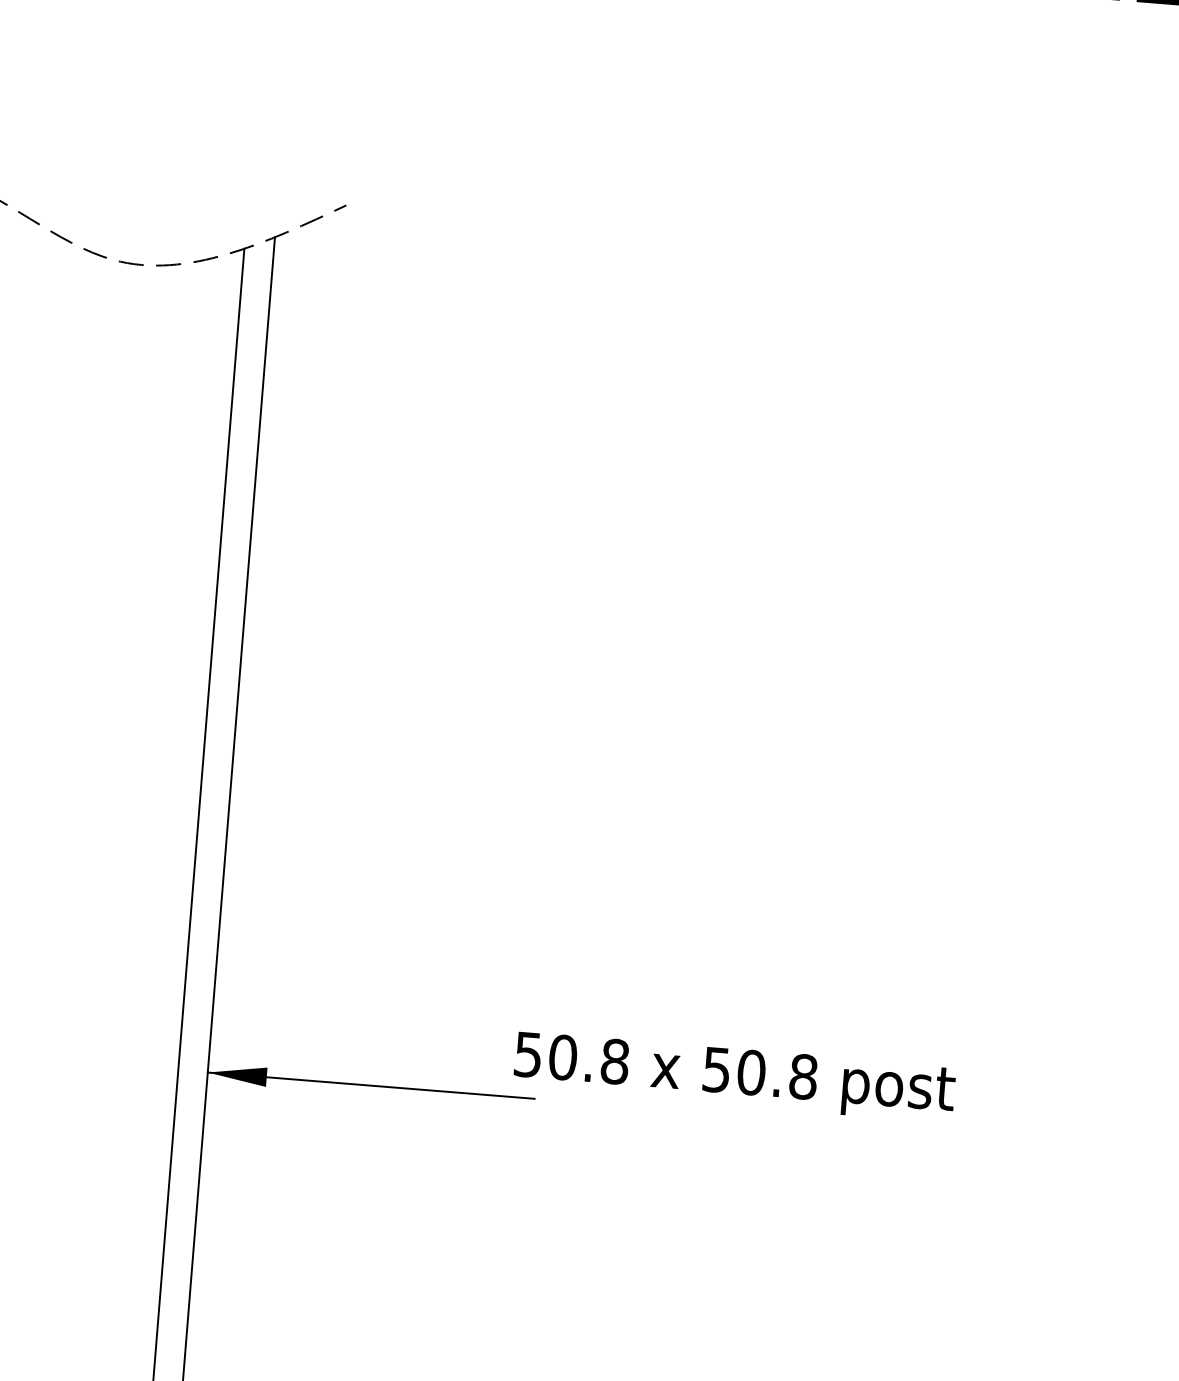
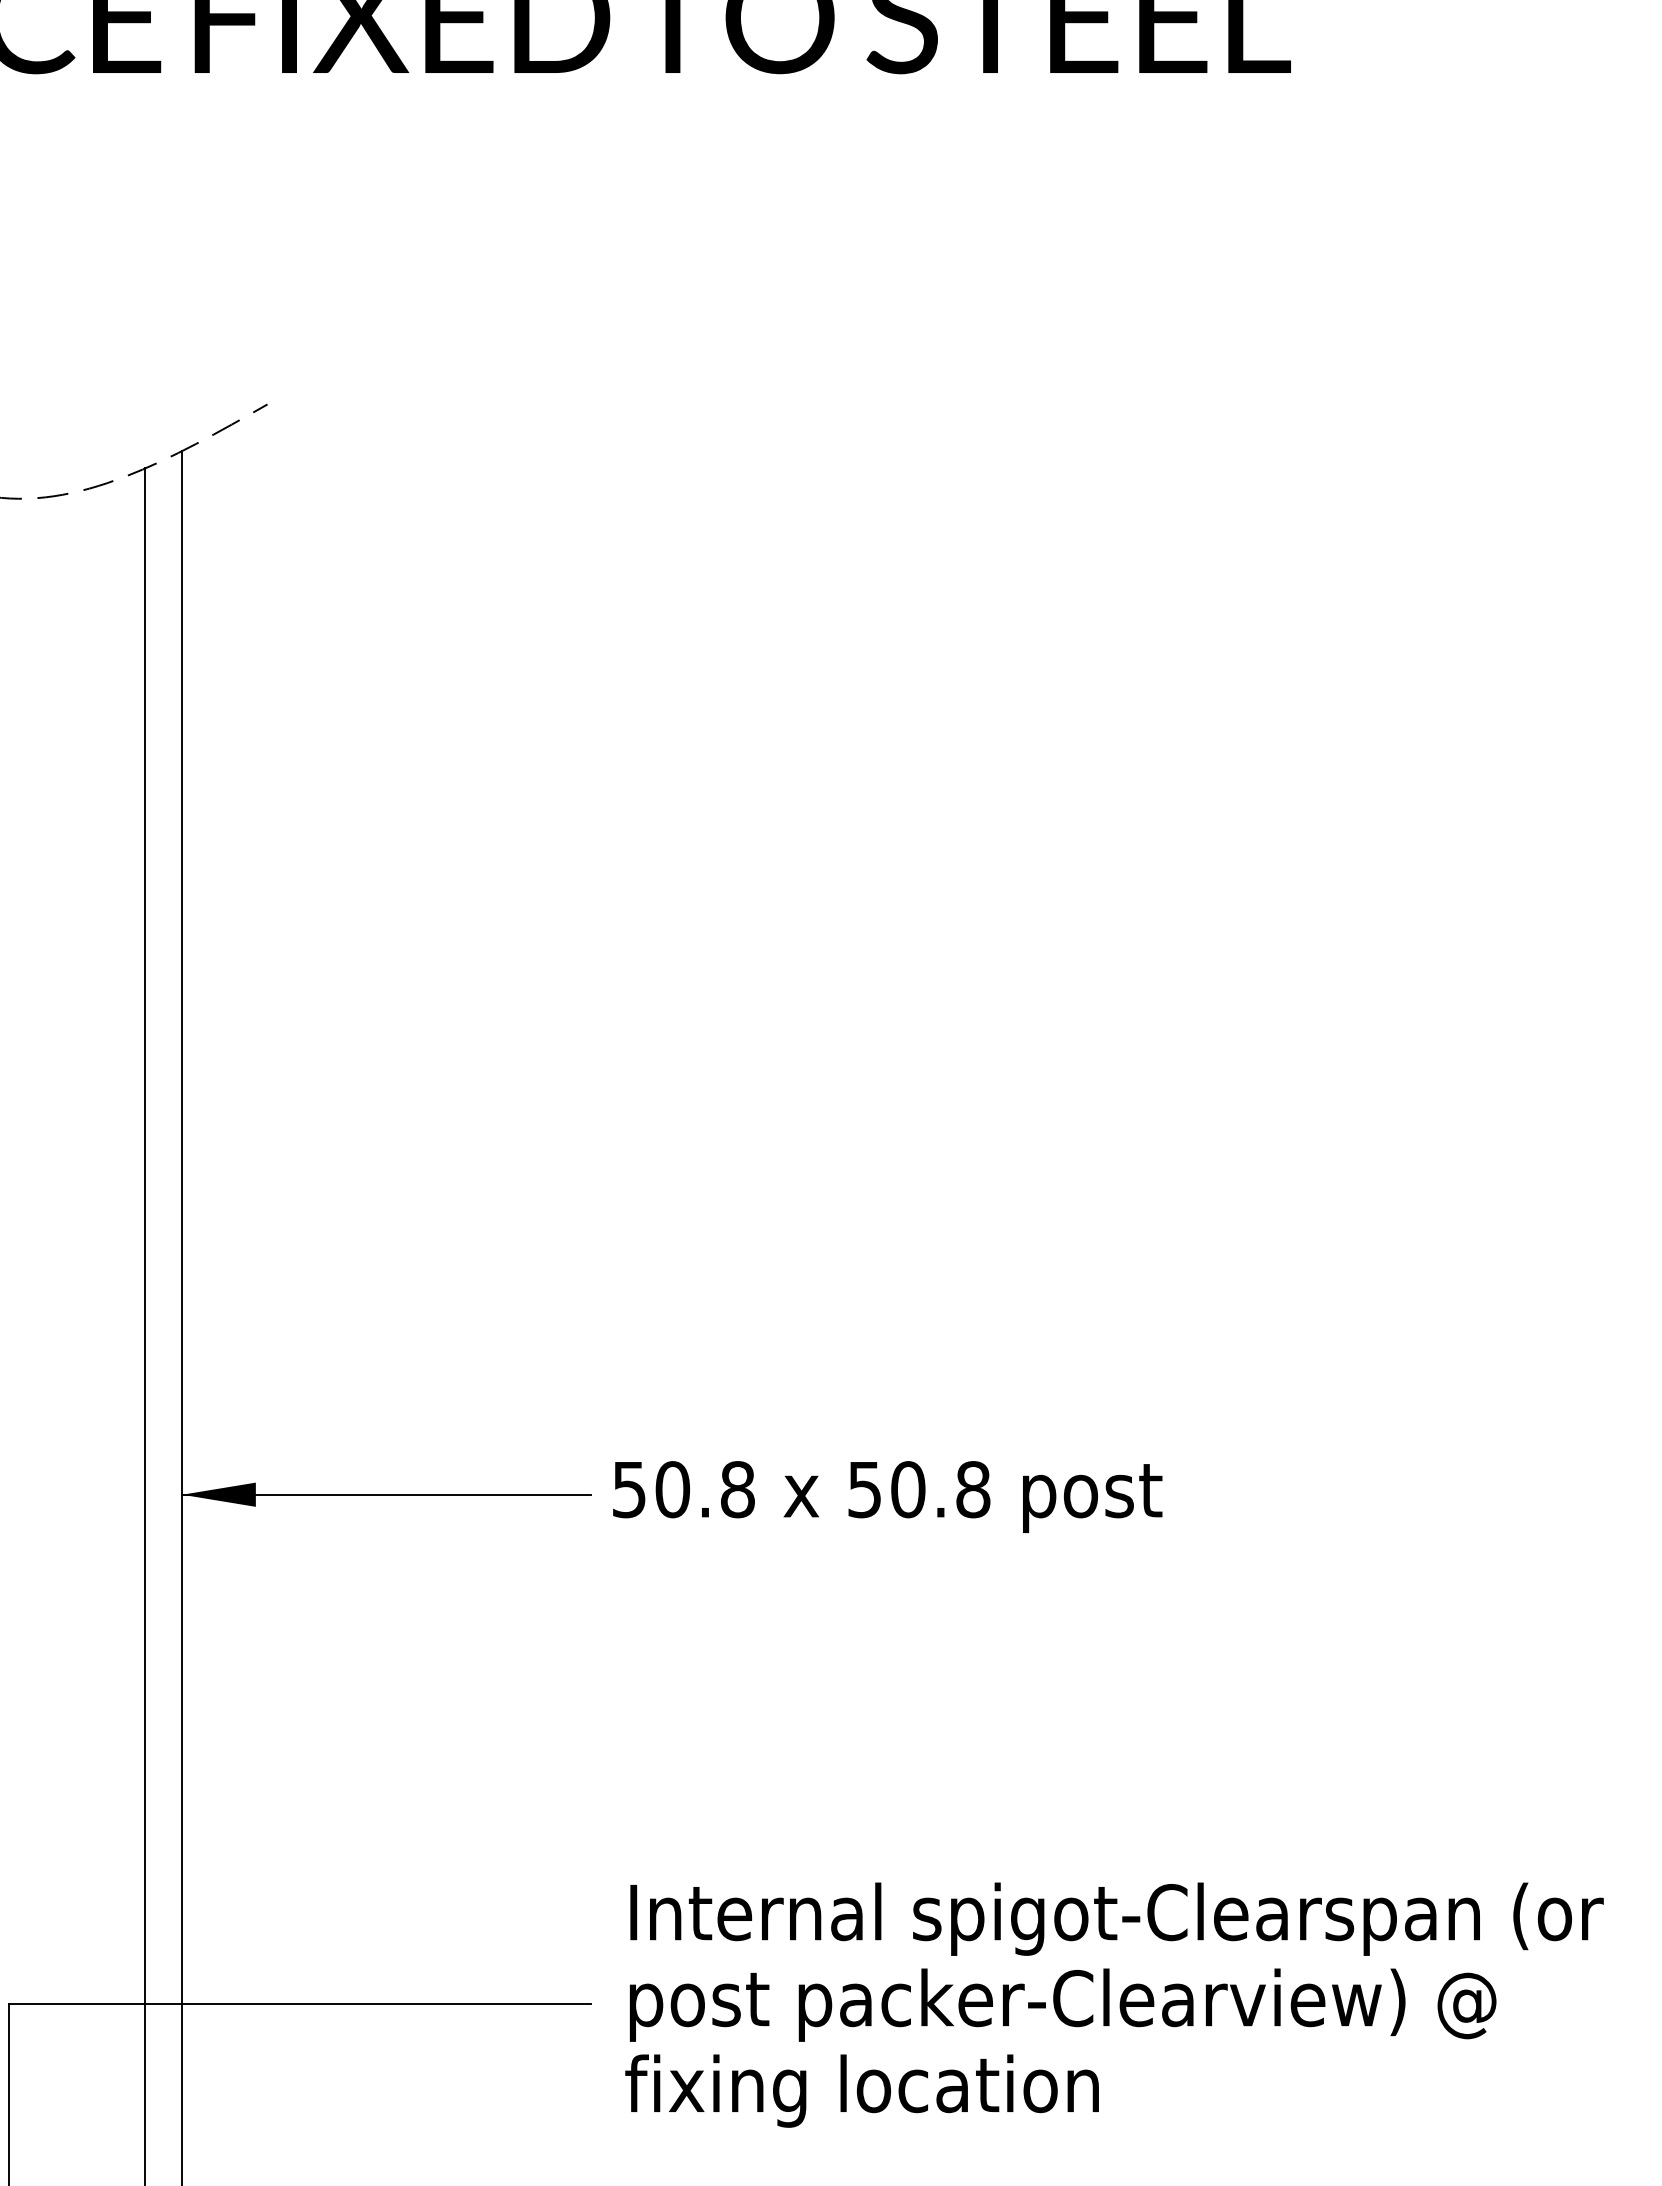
text: (734, 1076) -> (887, 1496), moved

